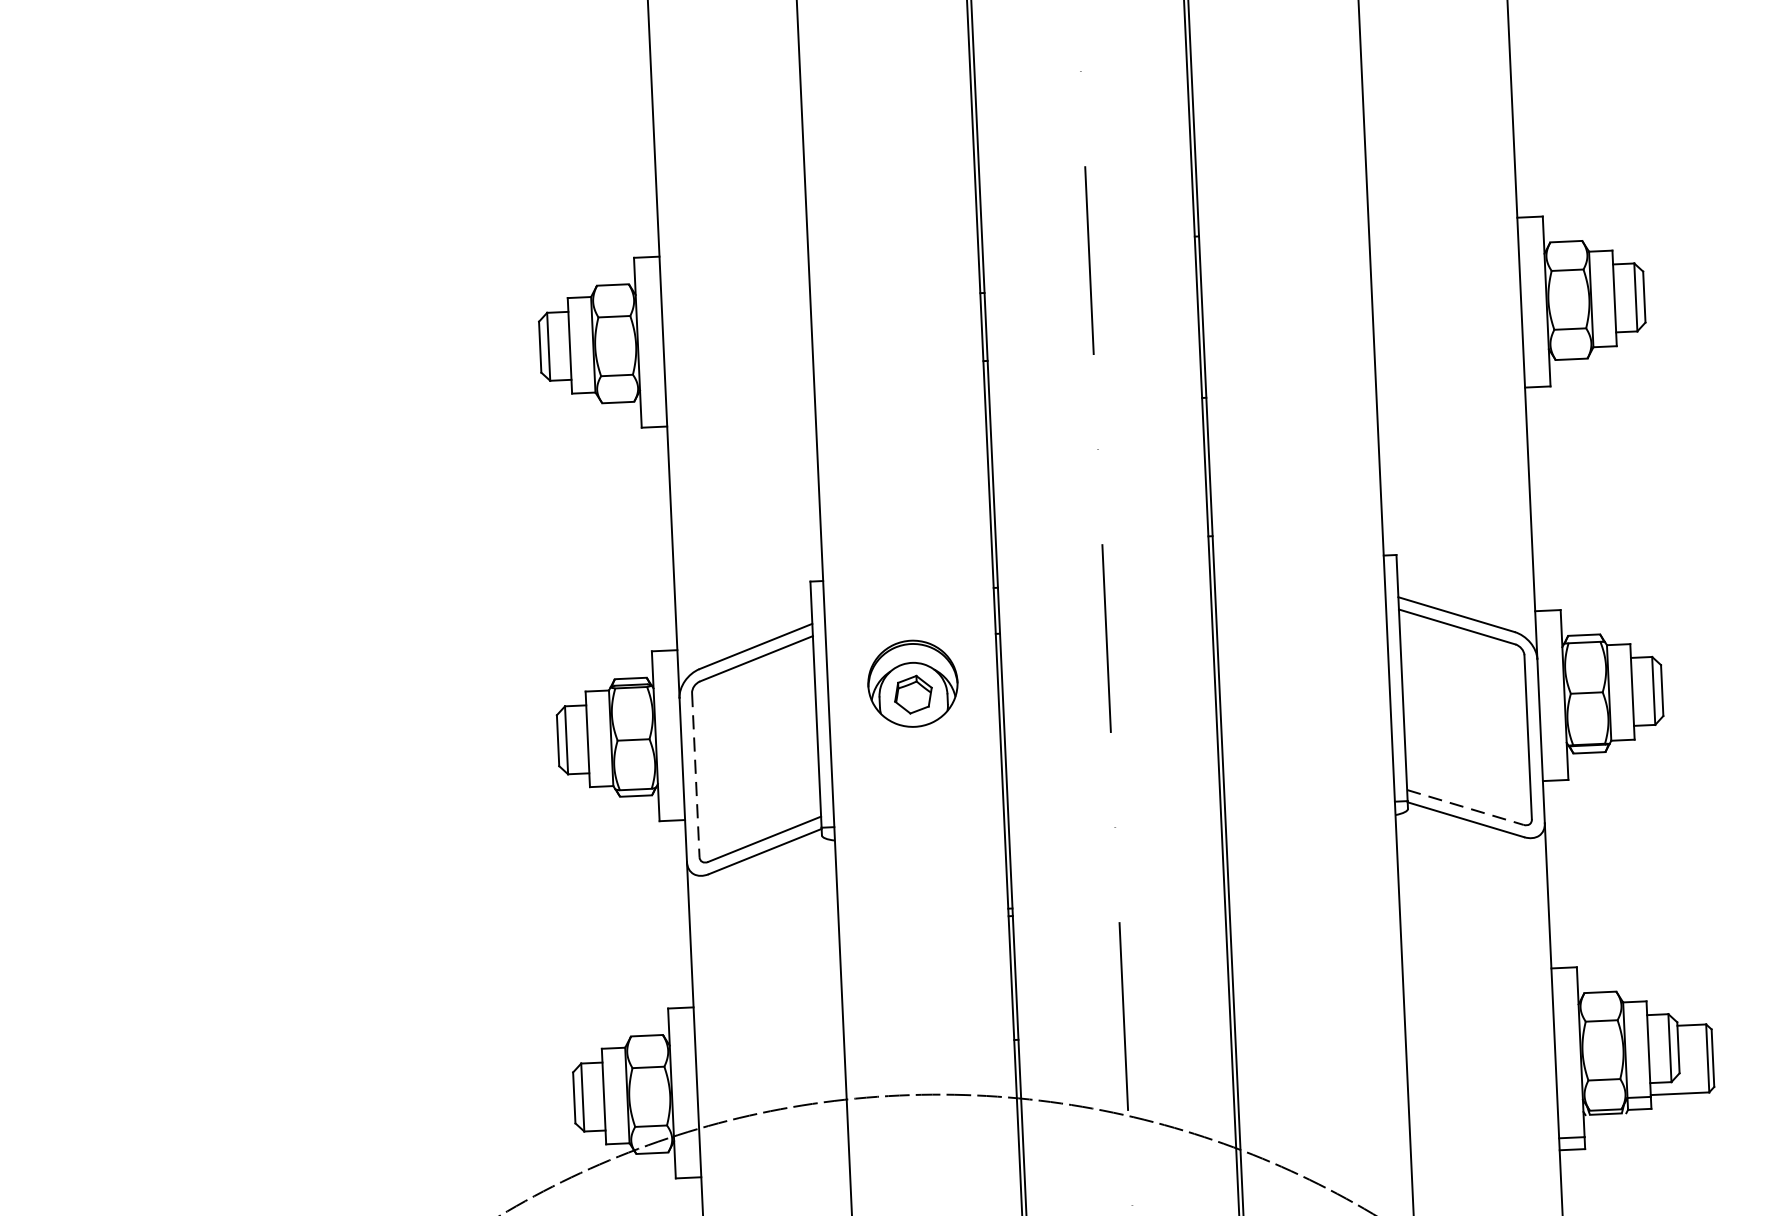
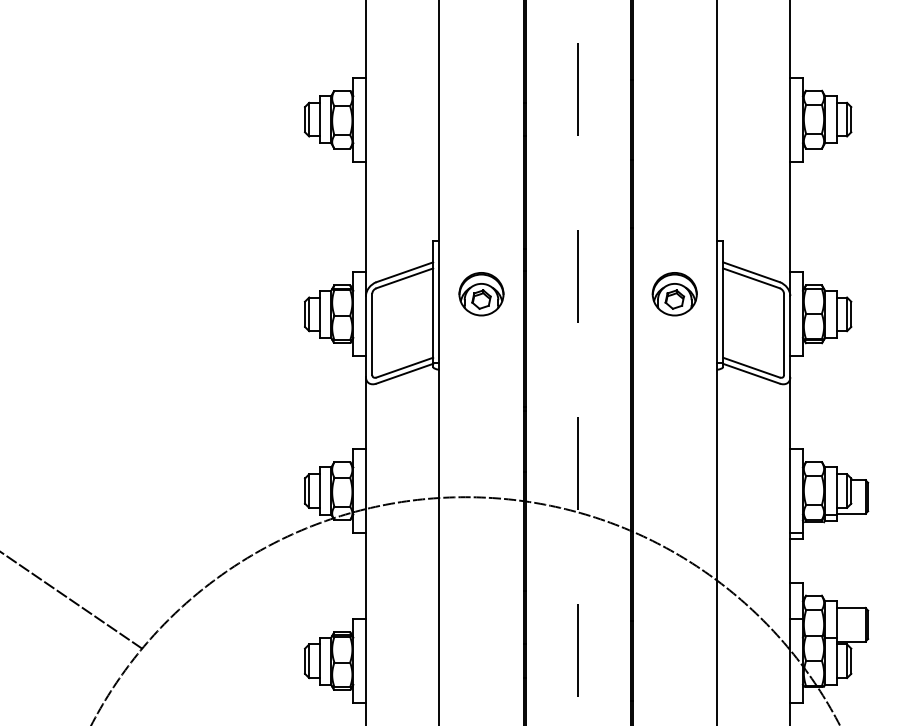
part: (1303, 666) -> (674, 294), added
line: (696, 775) -> (372, 334), dashed -> solid
line: (1465, 807) -> (751, 367), dashed -> solid

